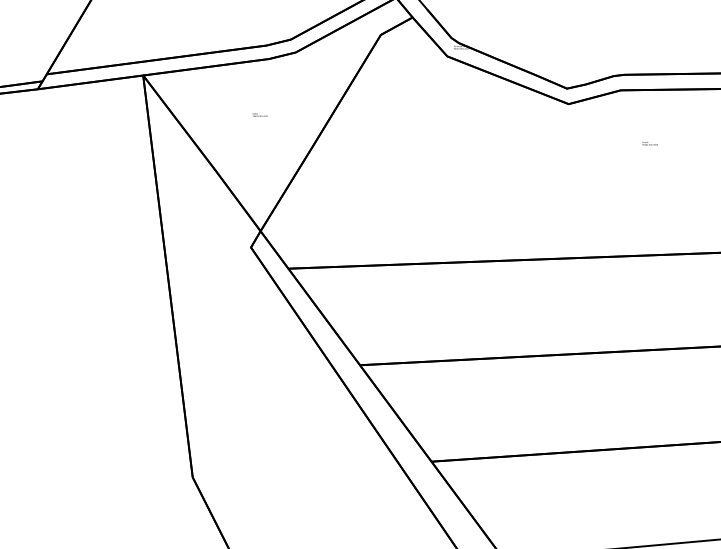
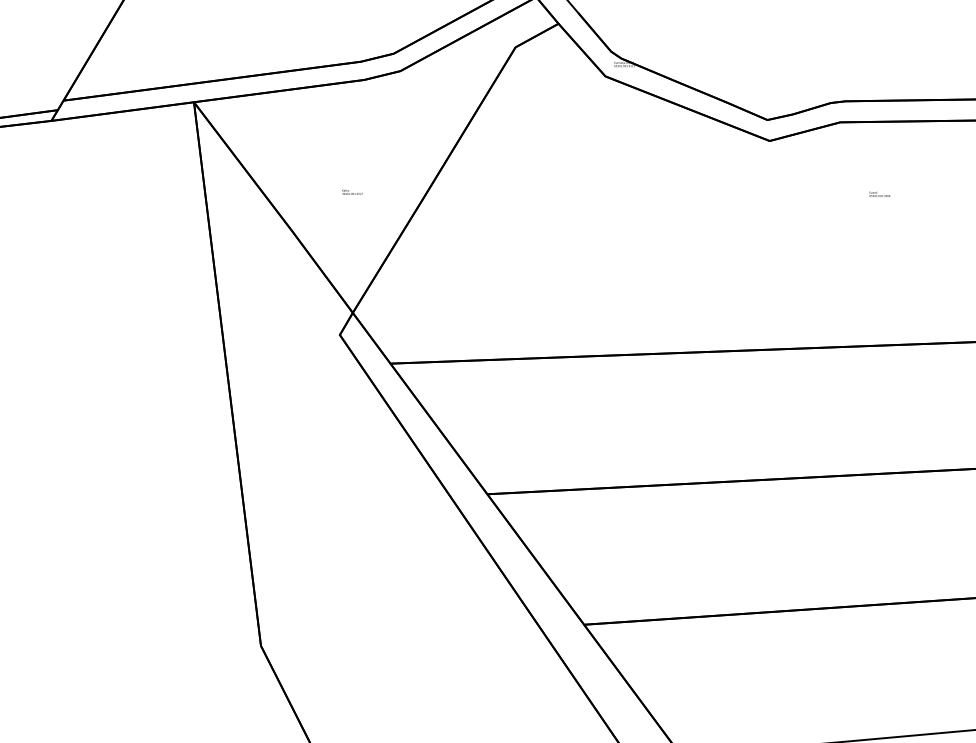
text: (259, 114) -> (351, 191), moved

